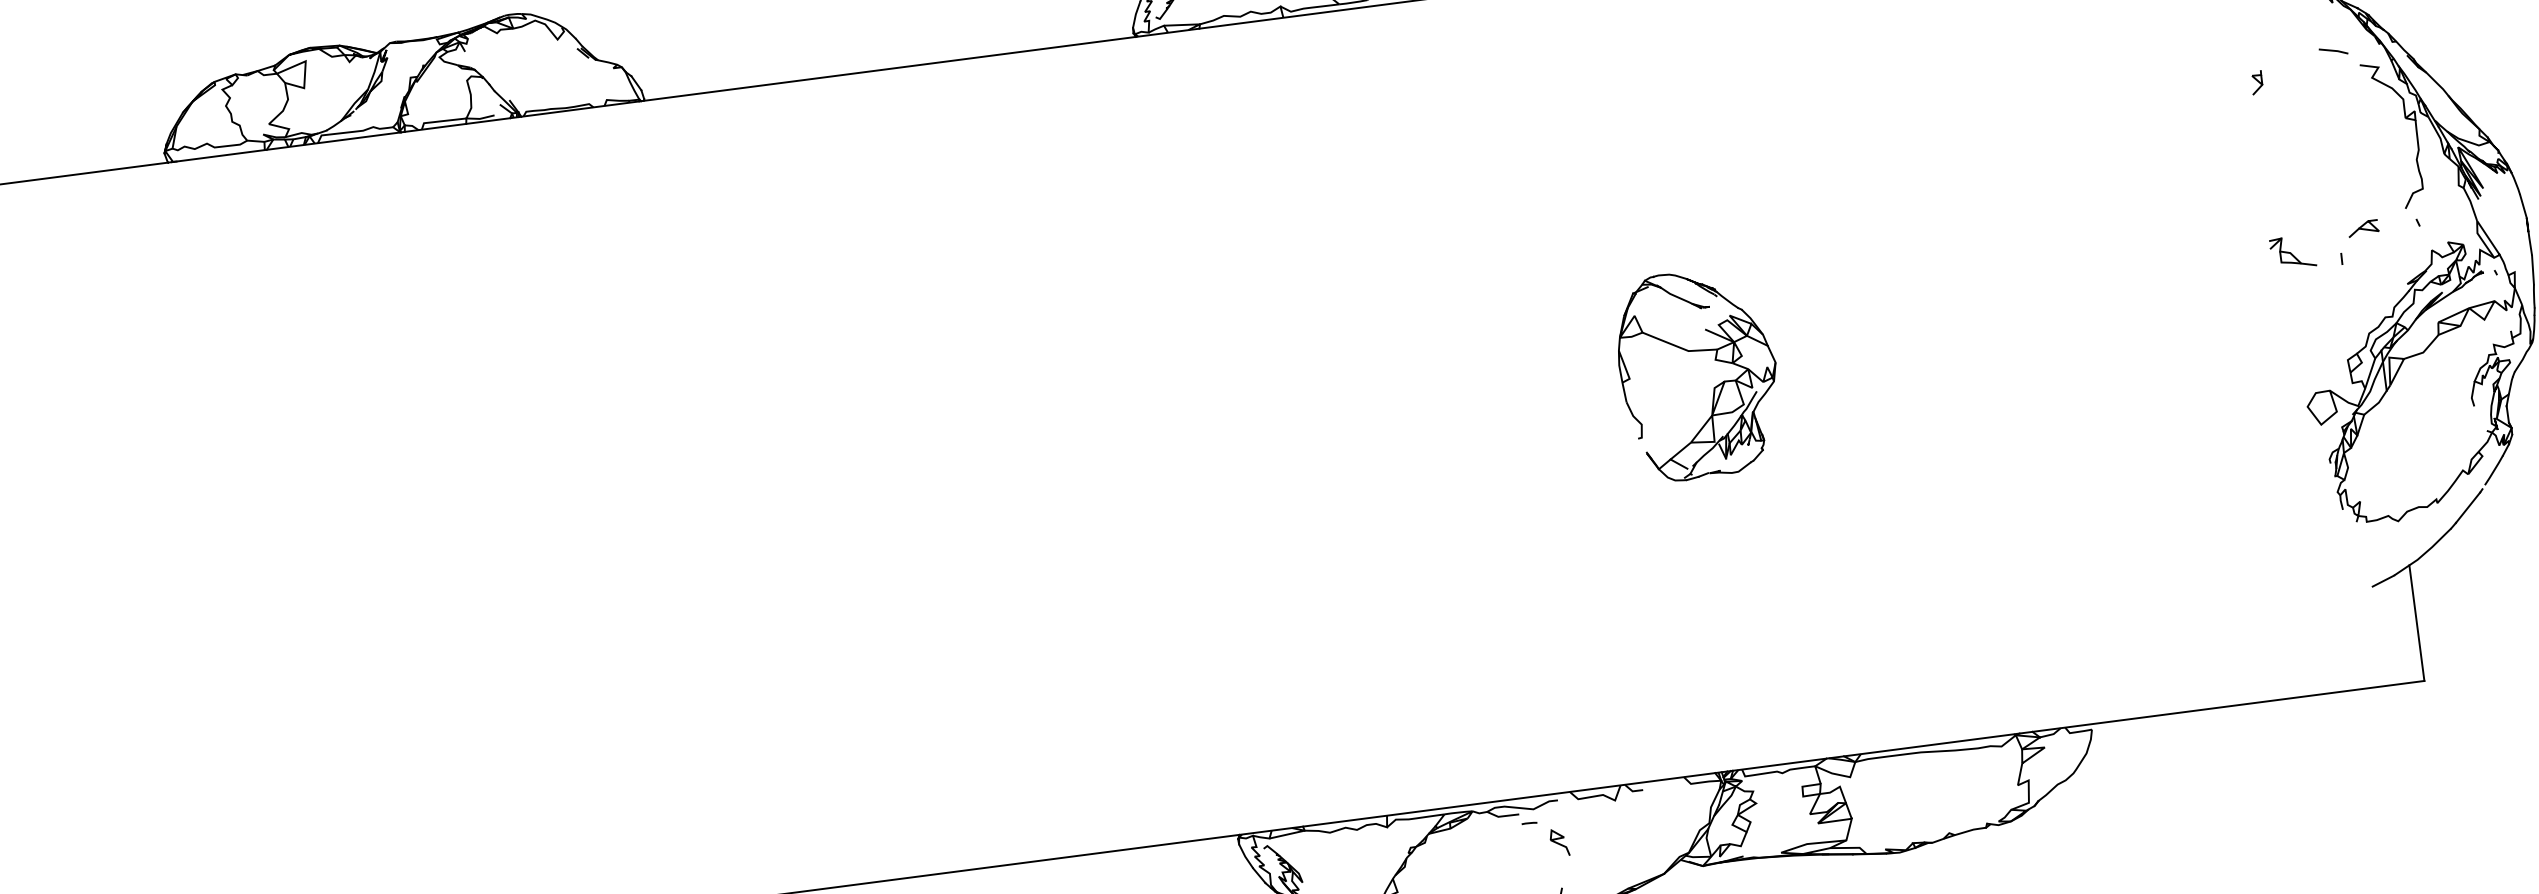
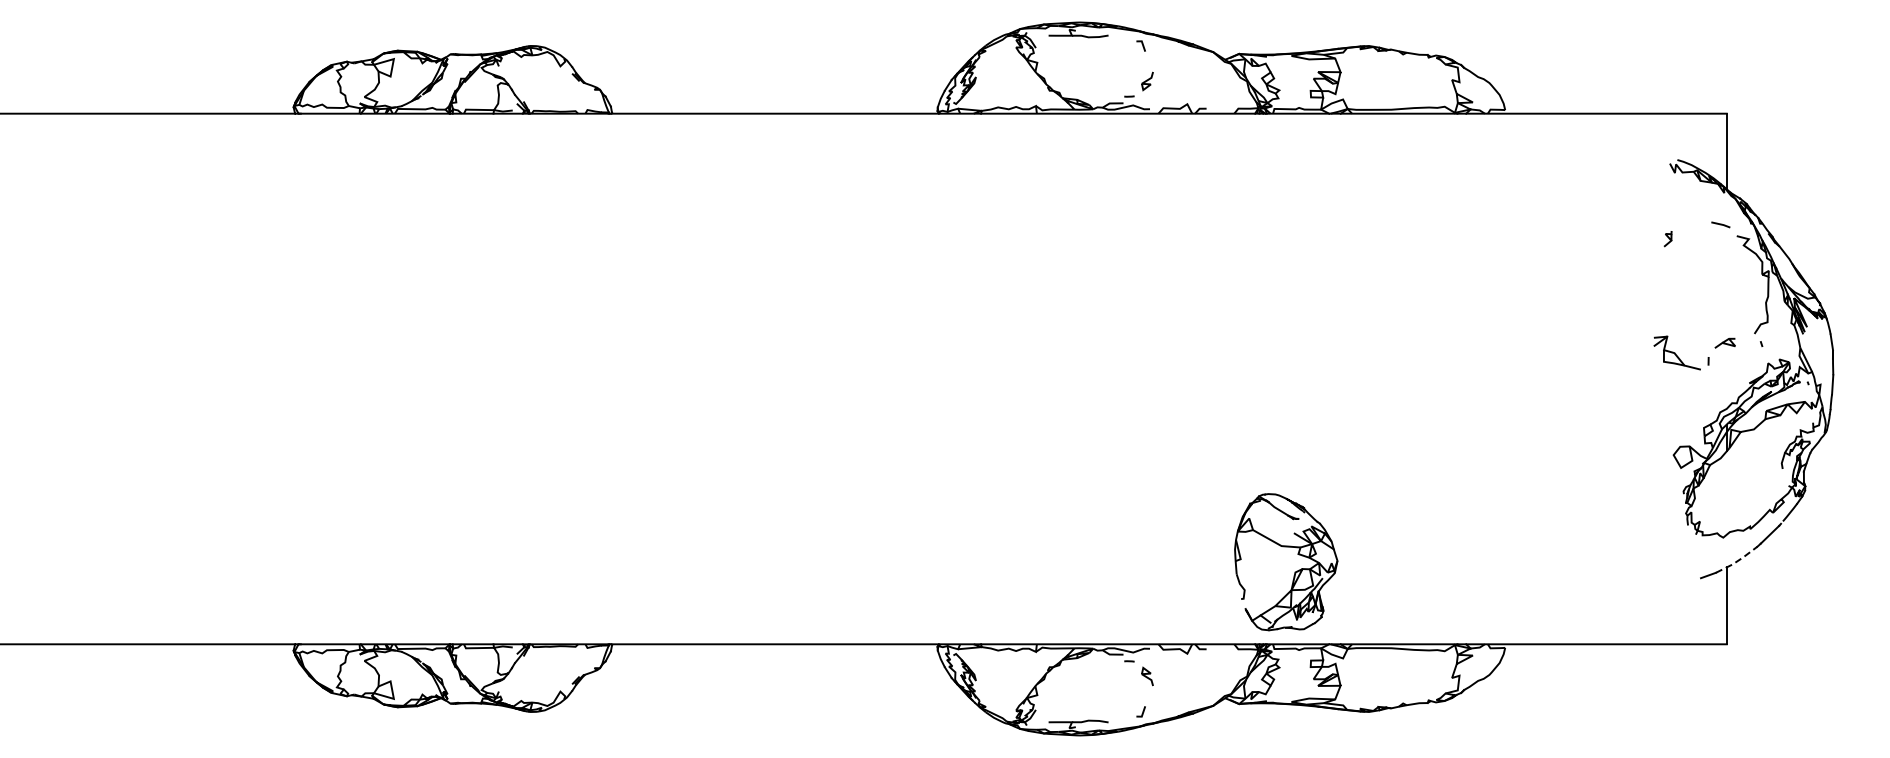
part: (2291, 251) -> (1676, 352), size x1.6
part: (1714, 386) -> (1295, 571), moved
line: (2424, 554) -> (1737, 561), solid -> dashed

